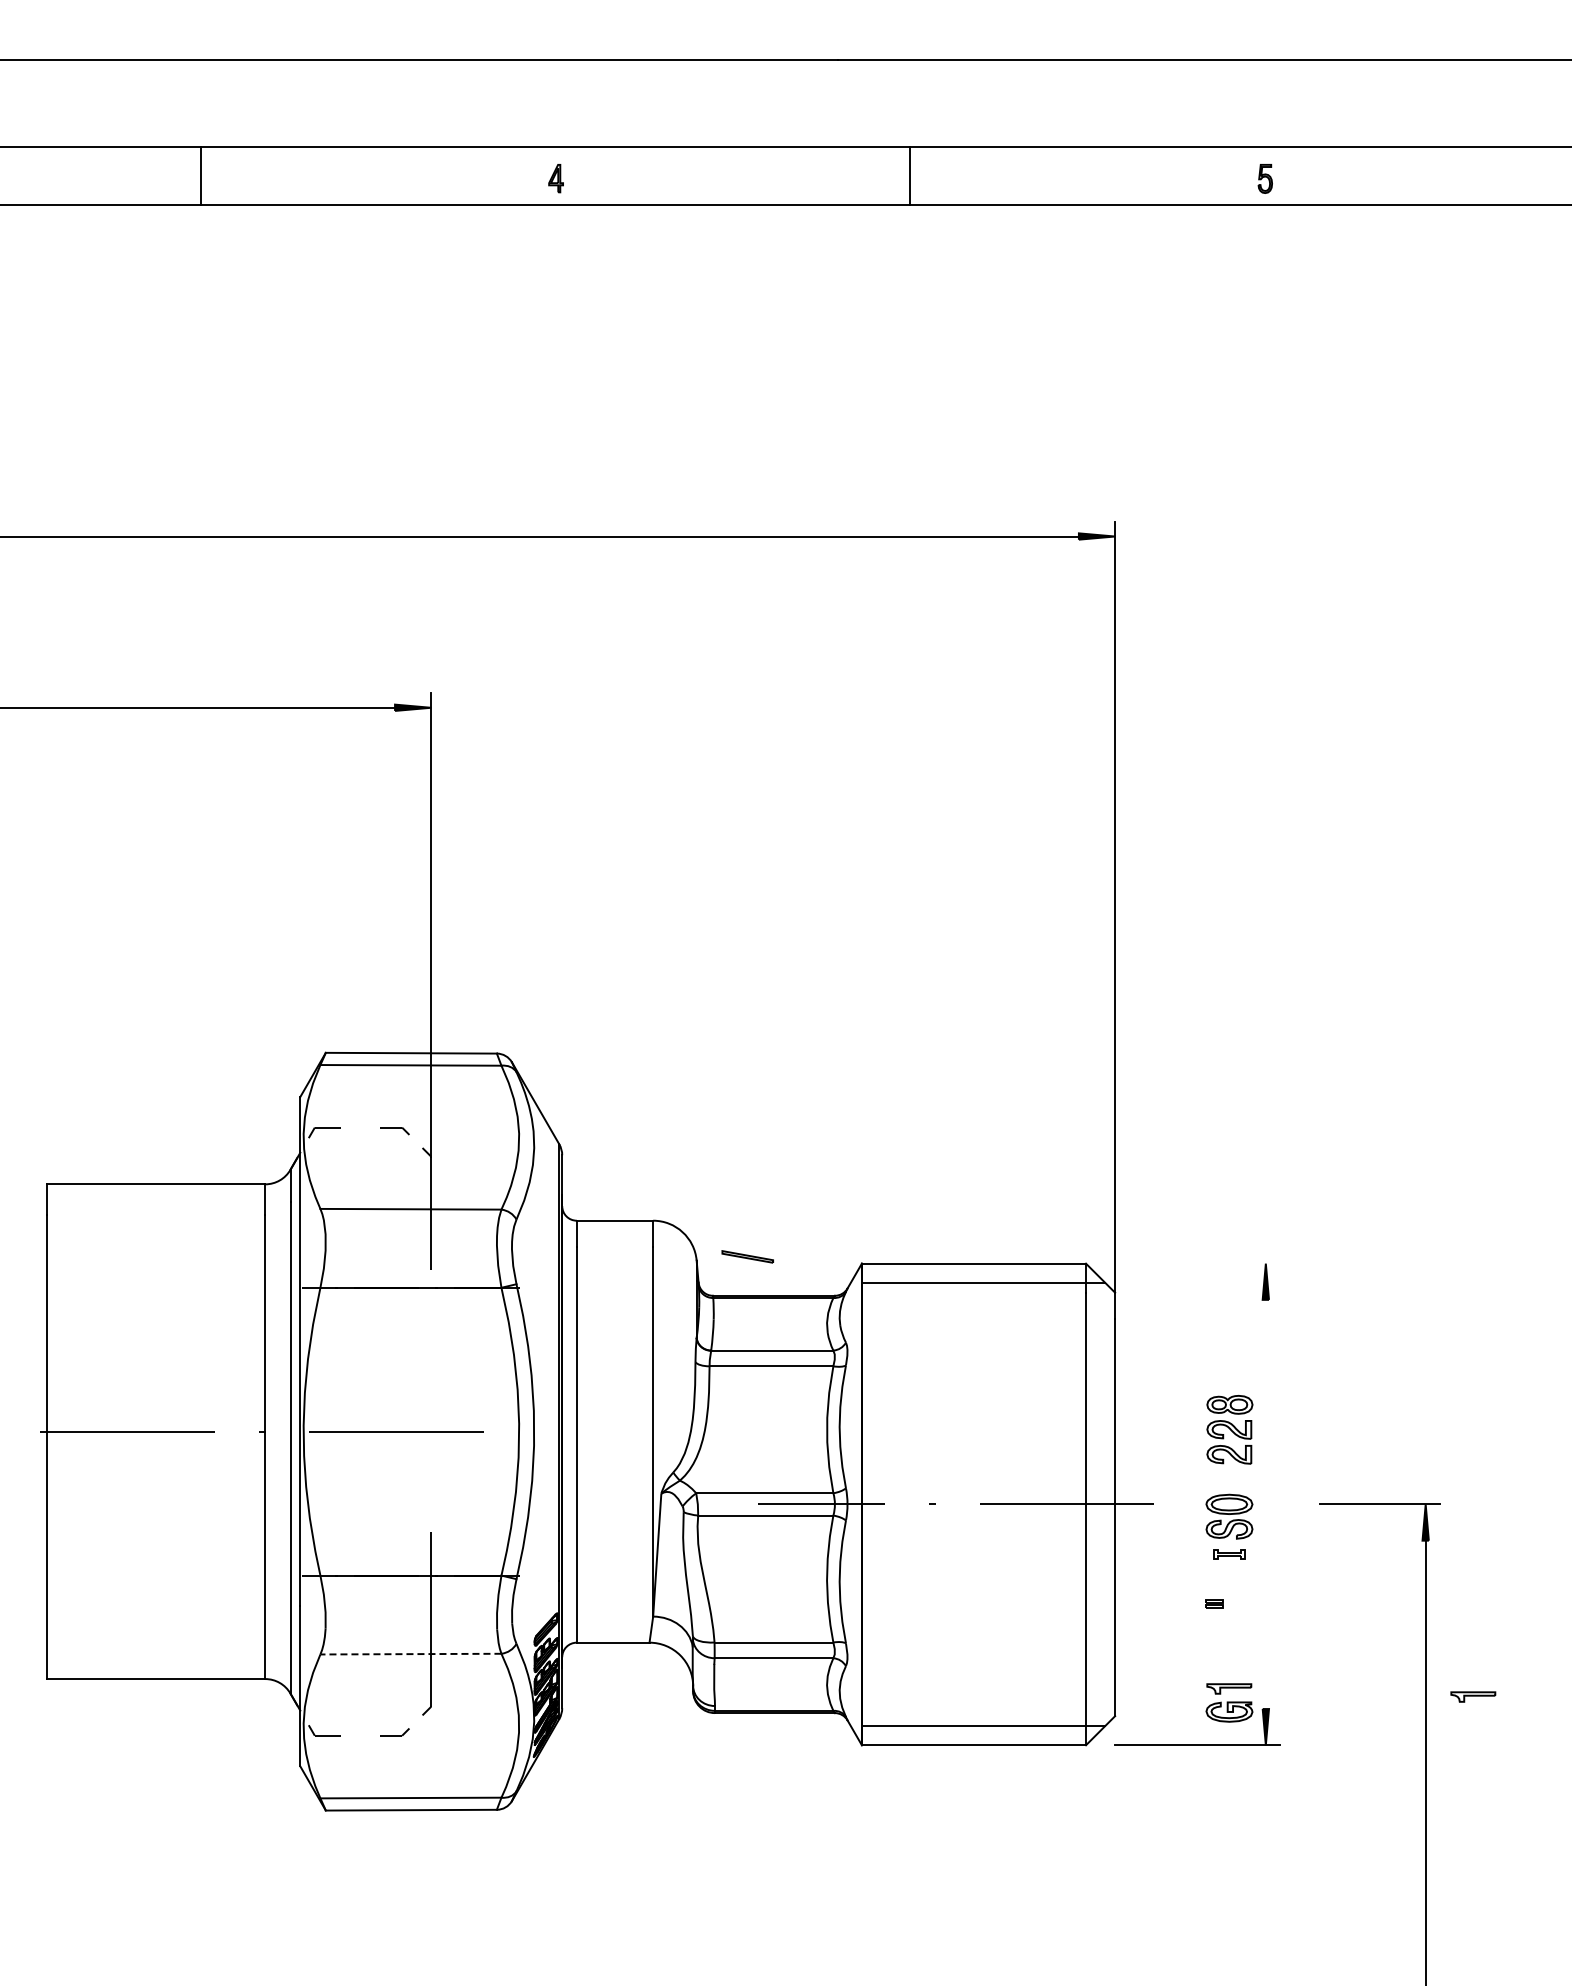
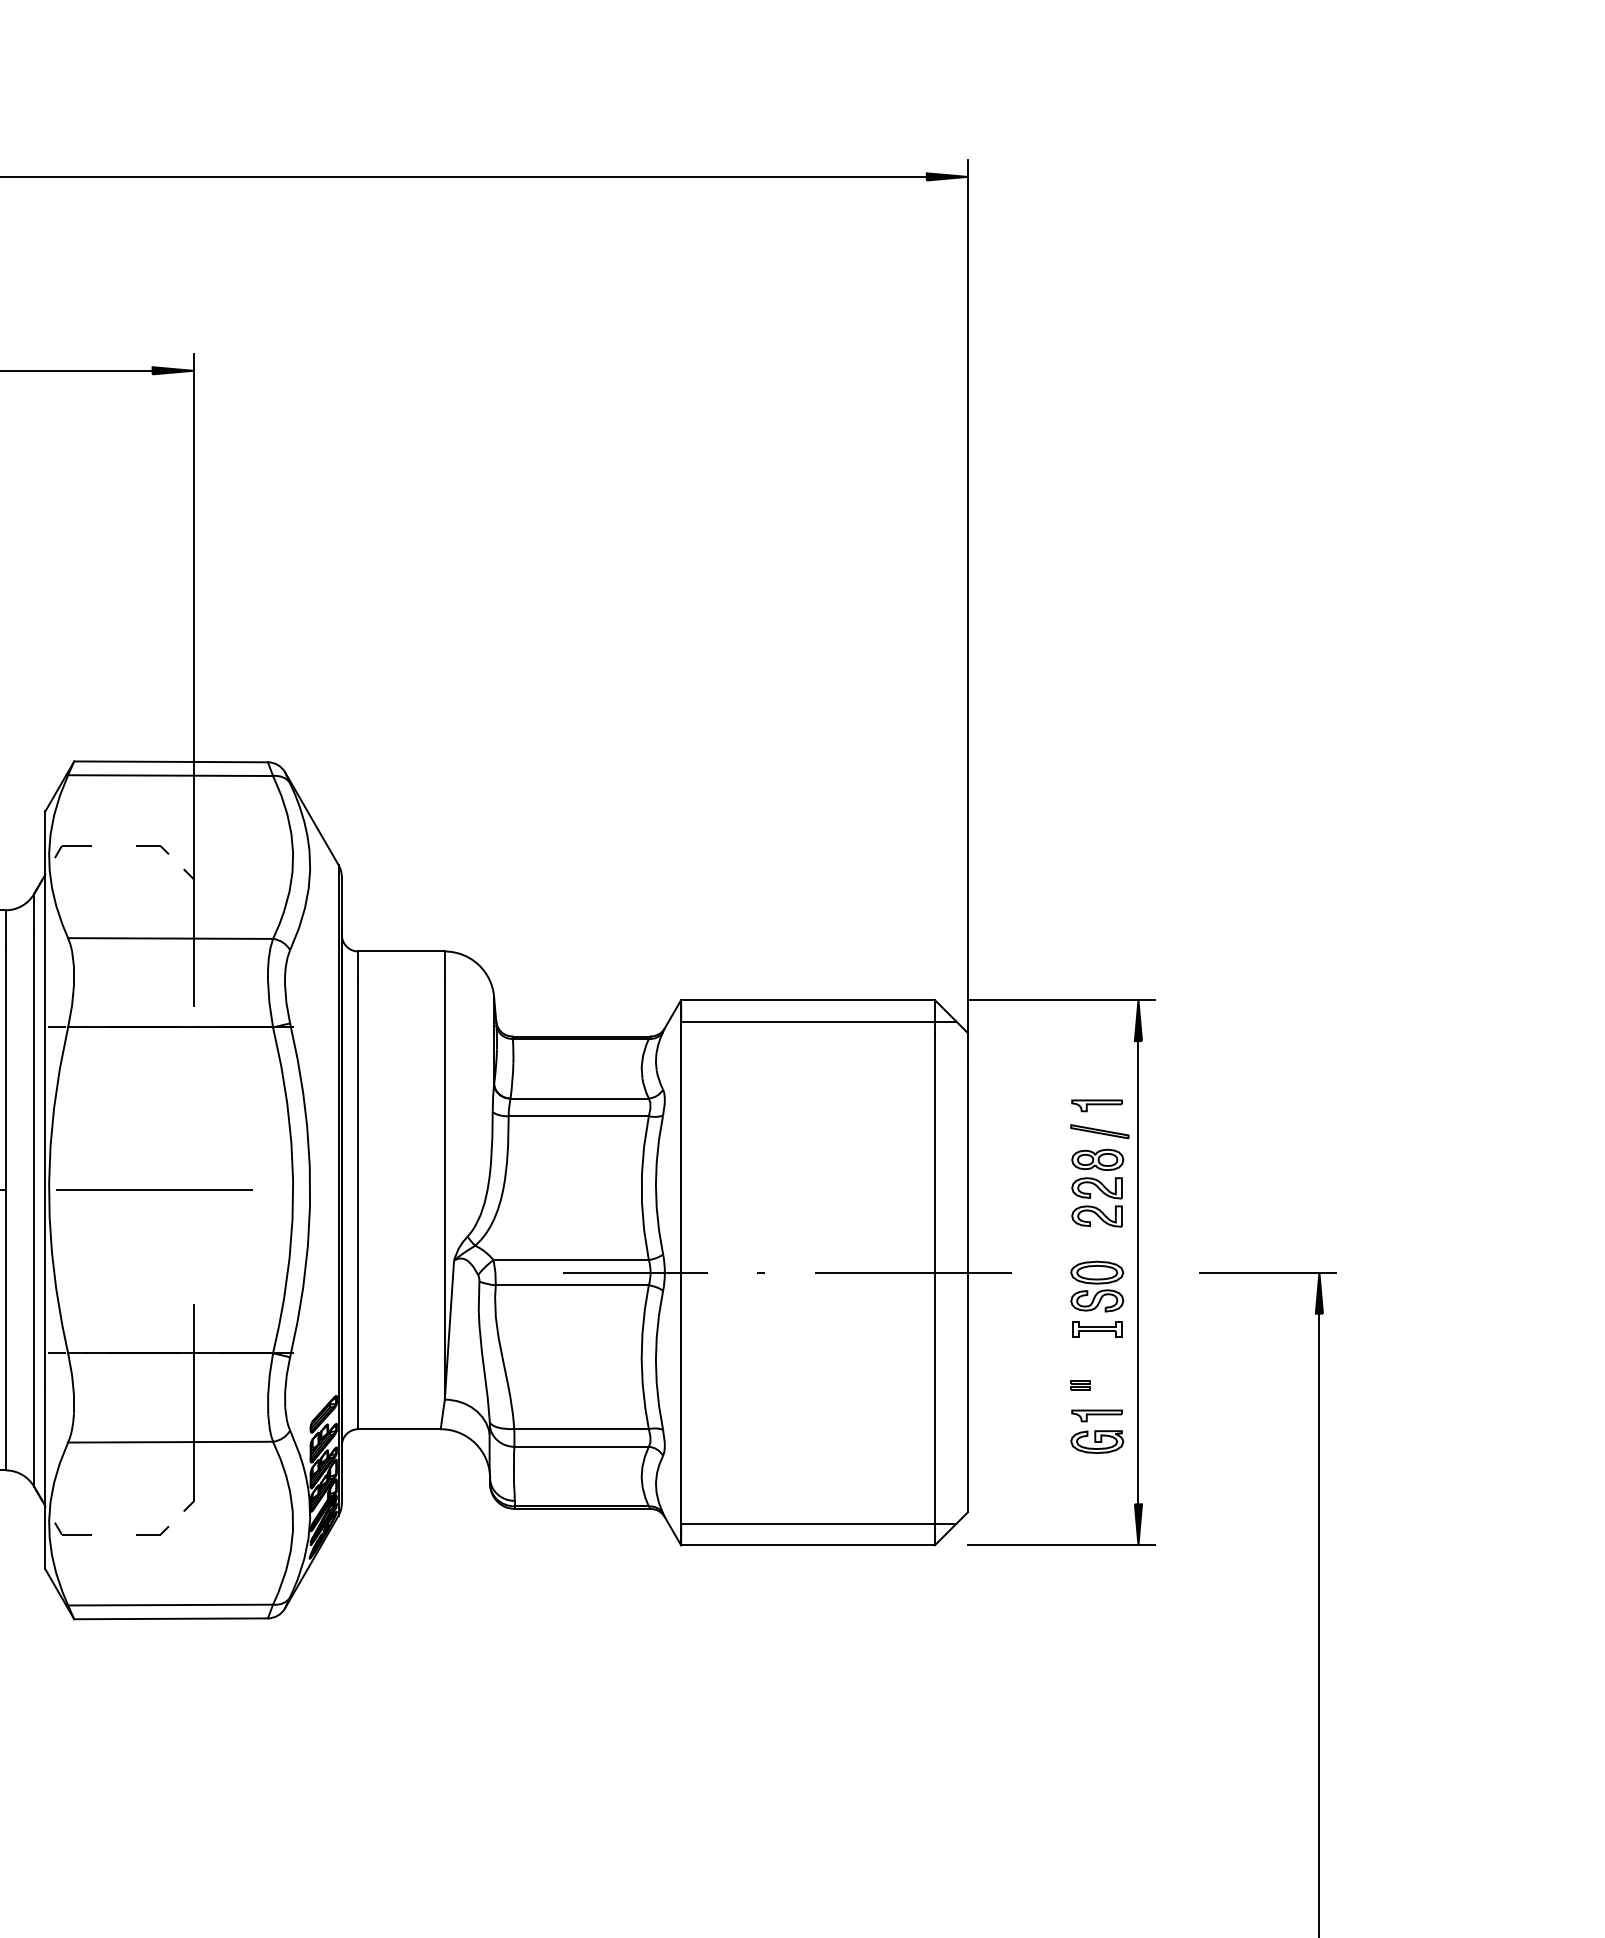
part: (747, 1256) -> (1099, 1131), moved
line: (1197, 1263) -> (1061, 999), added
line: (1265, 1504) -> (1138, 1272), added
part: (1229, 1554) -> (1097, 1329), size x1.43
line: (410, 1654) -> (170, 1442), dashed -> solid
part: (1473, 1696) -> (1097, 1105), moved
part: (1229, 1702) -> (1097, 1431), moved

